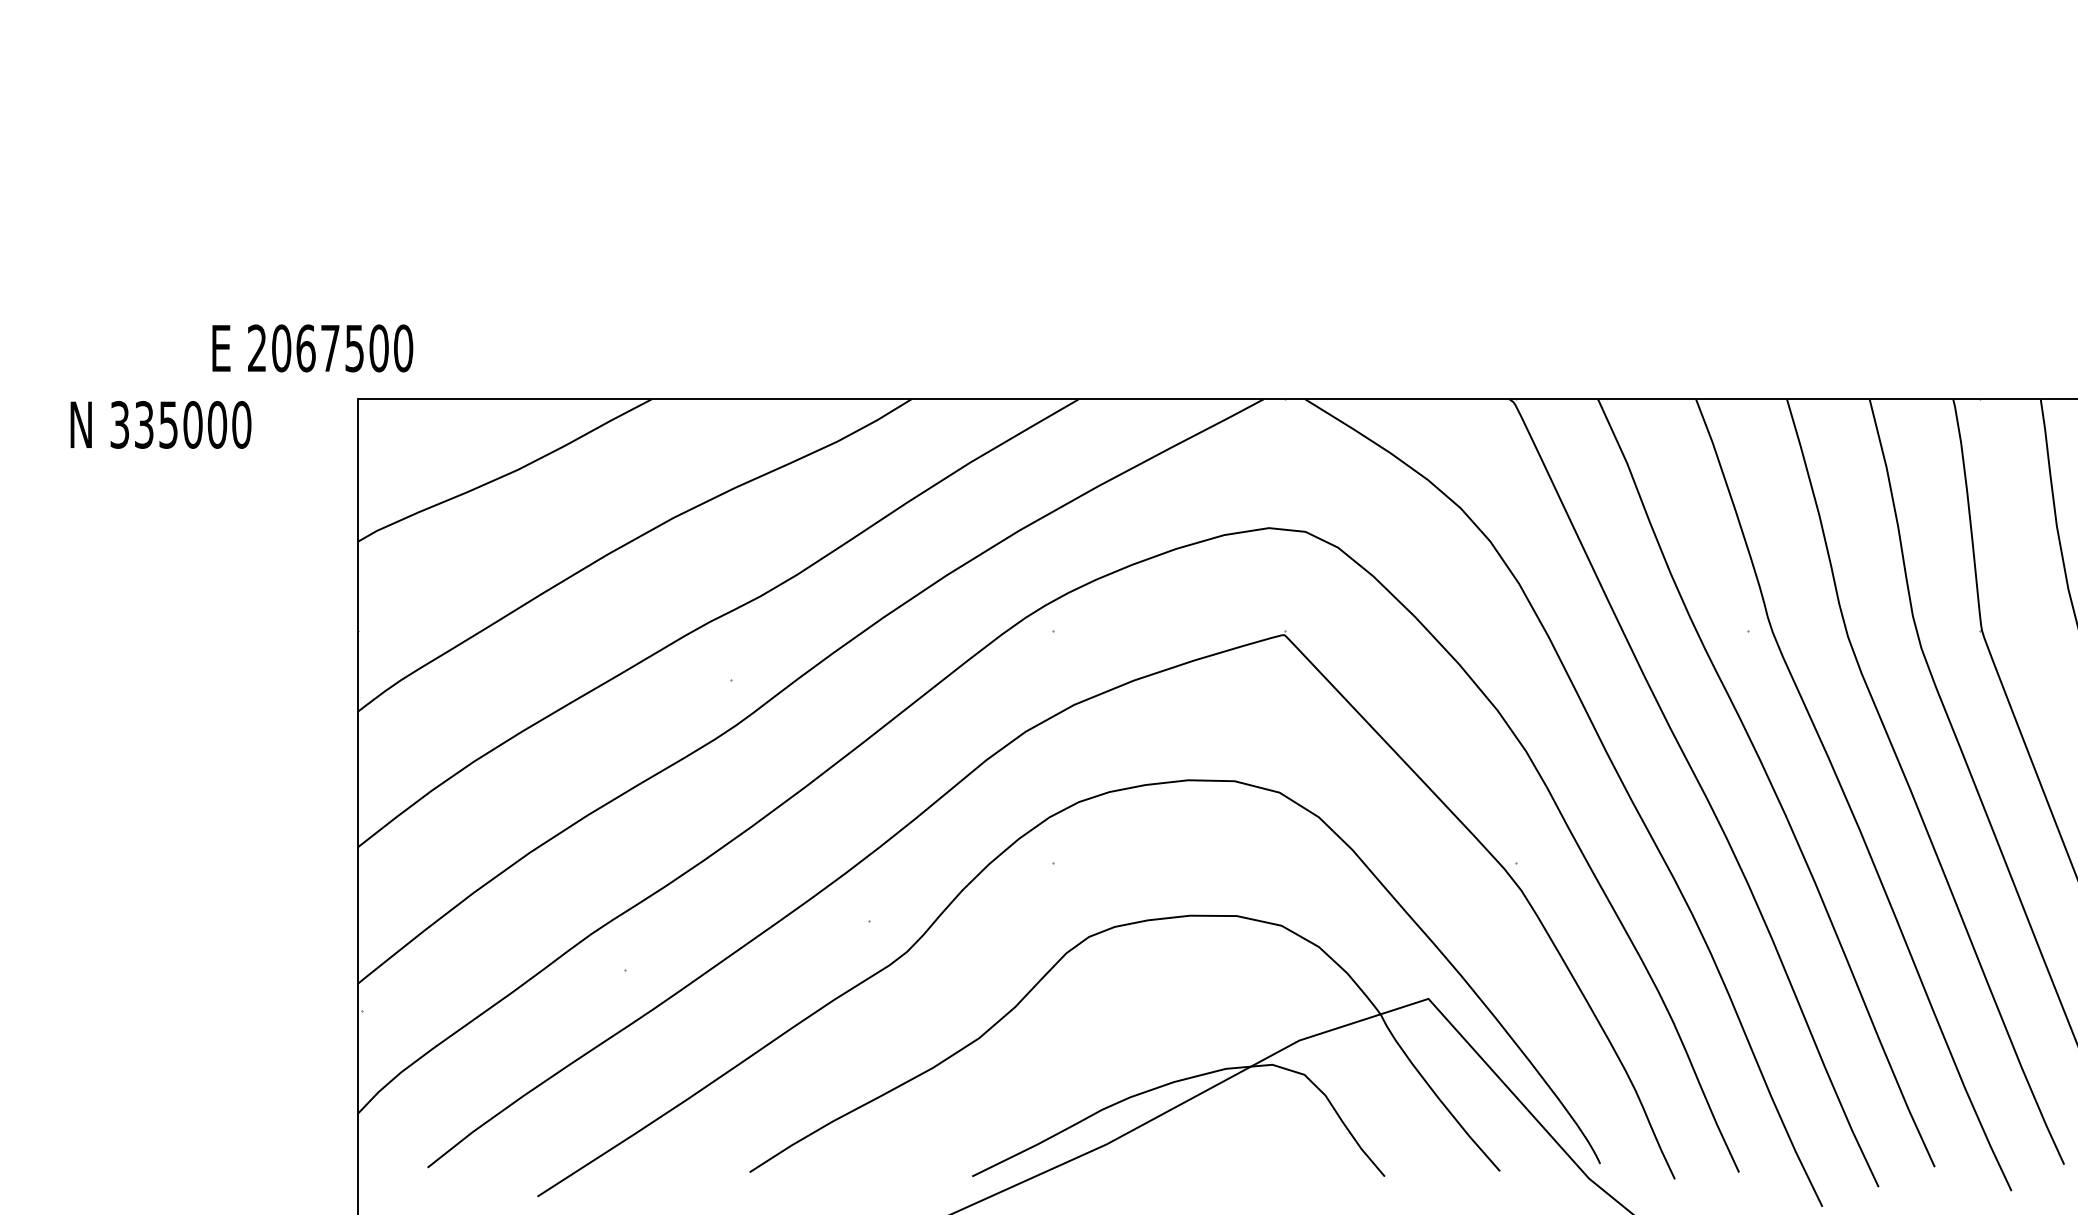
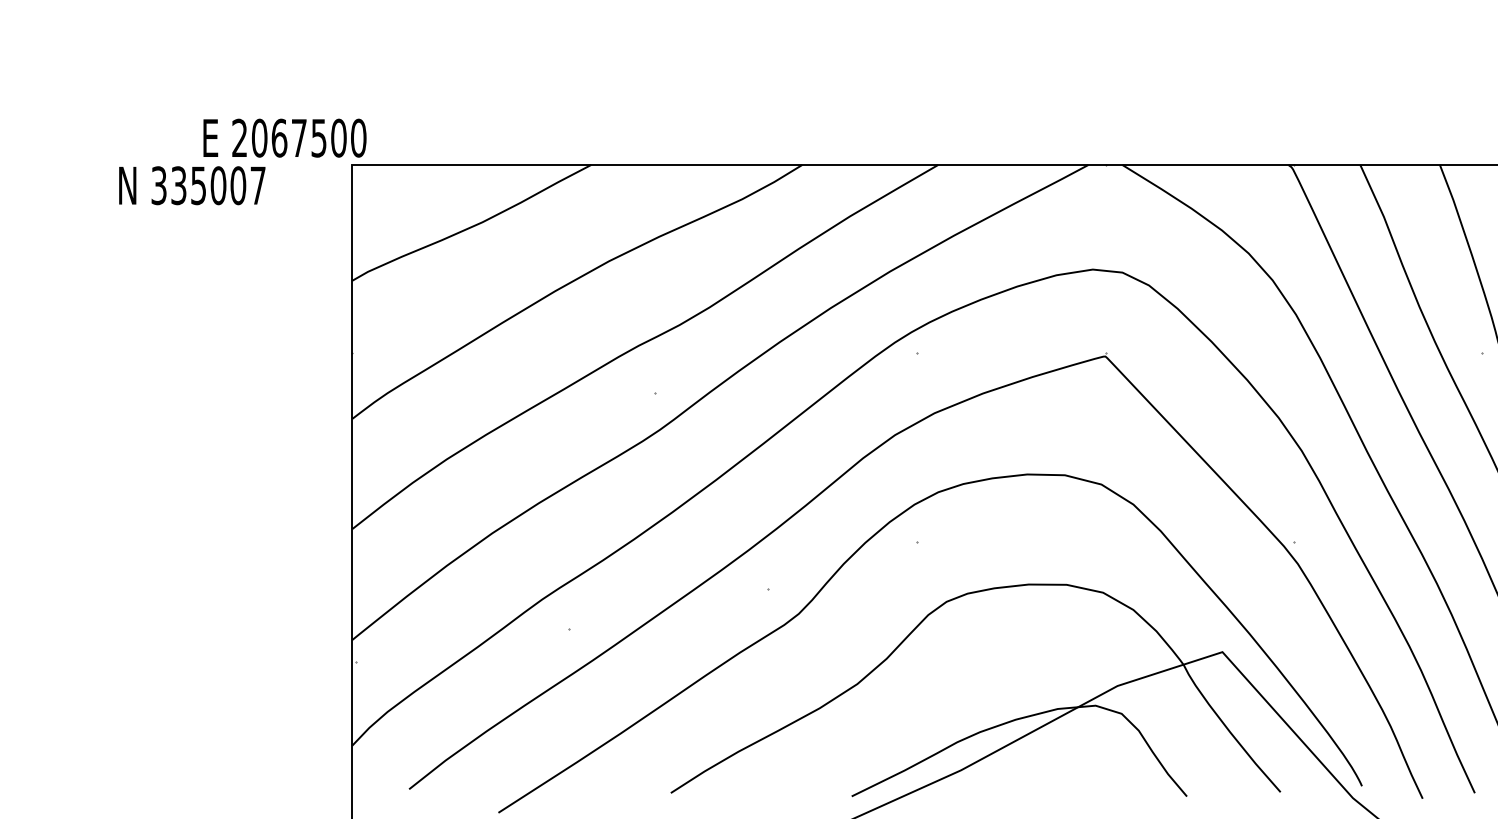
text: (312, 348) -> (284, 138), moved
text: (241, 424) -> (257, 185), 335000 -> 335007

